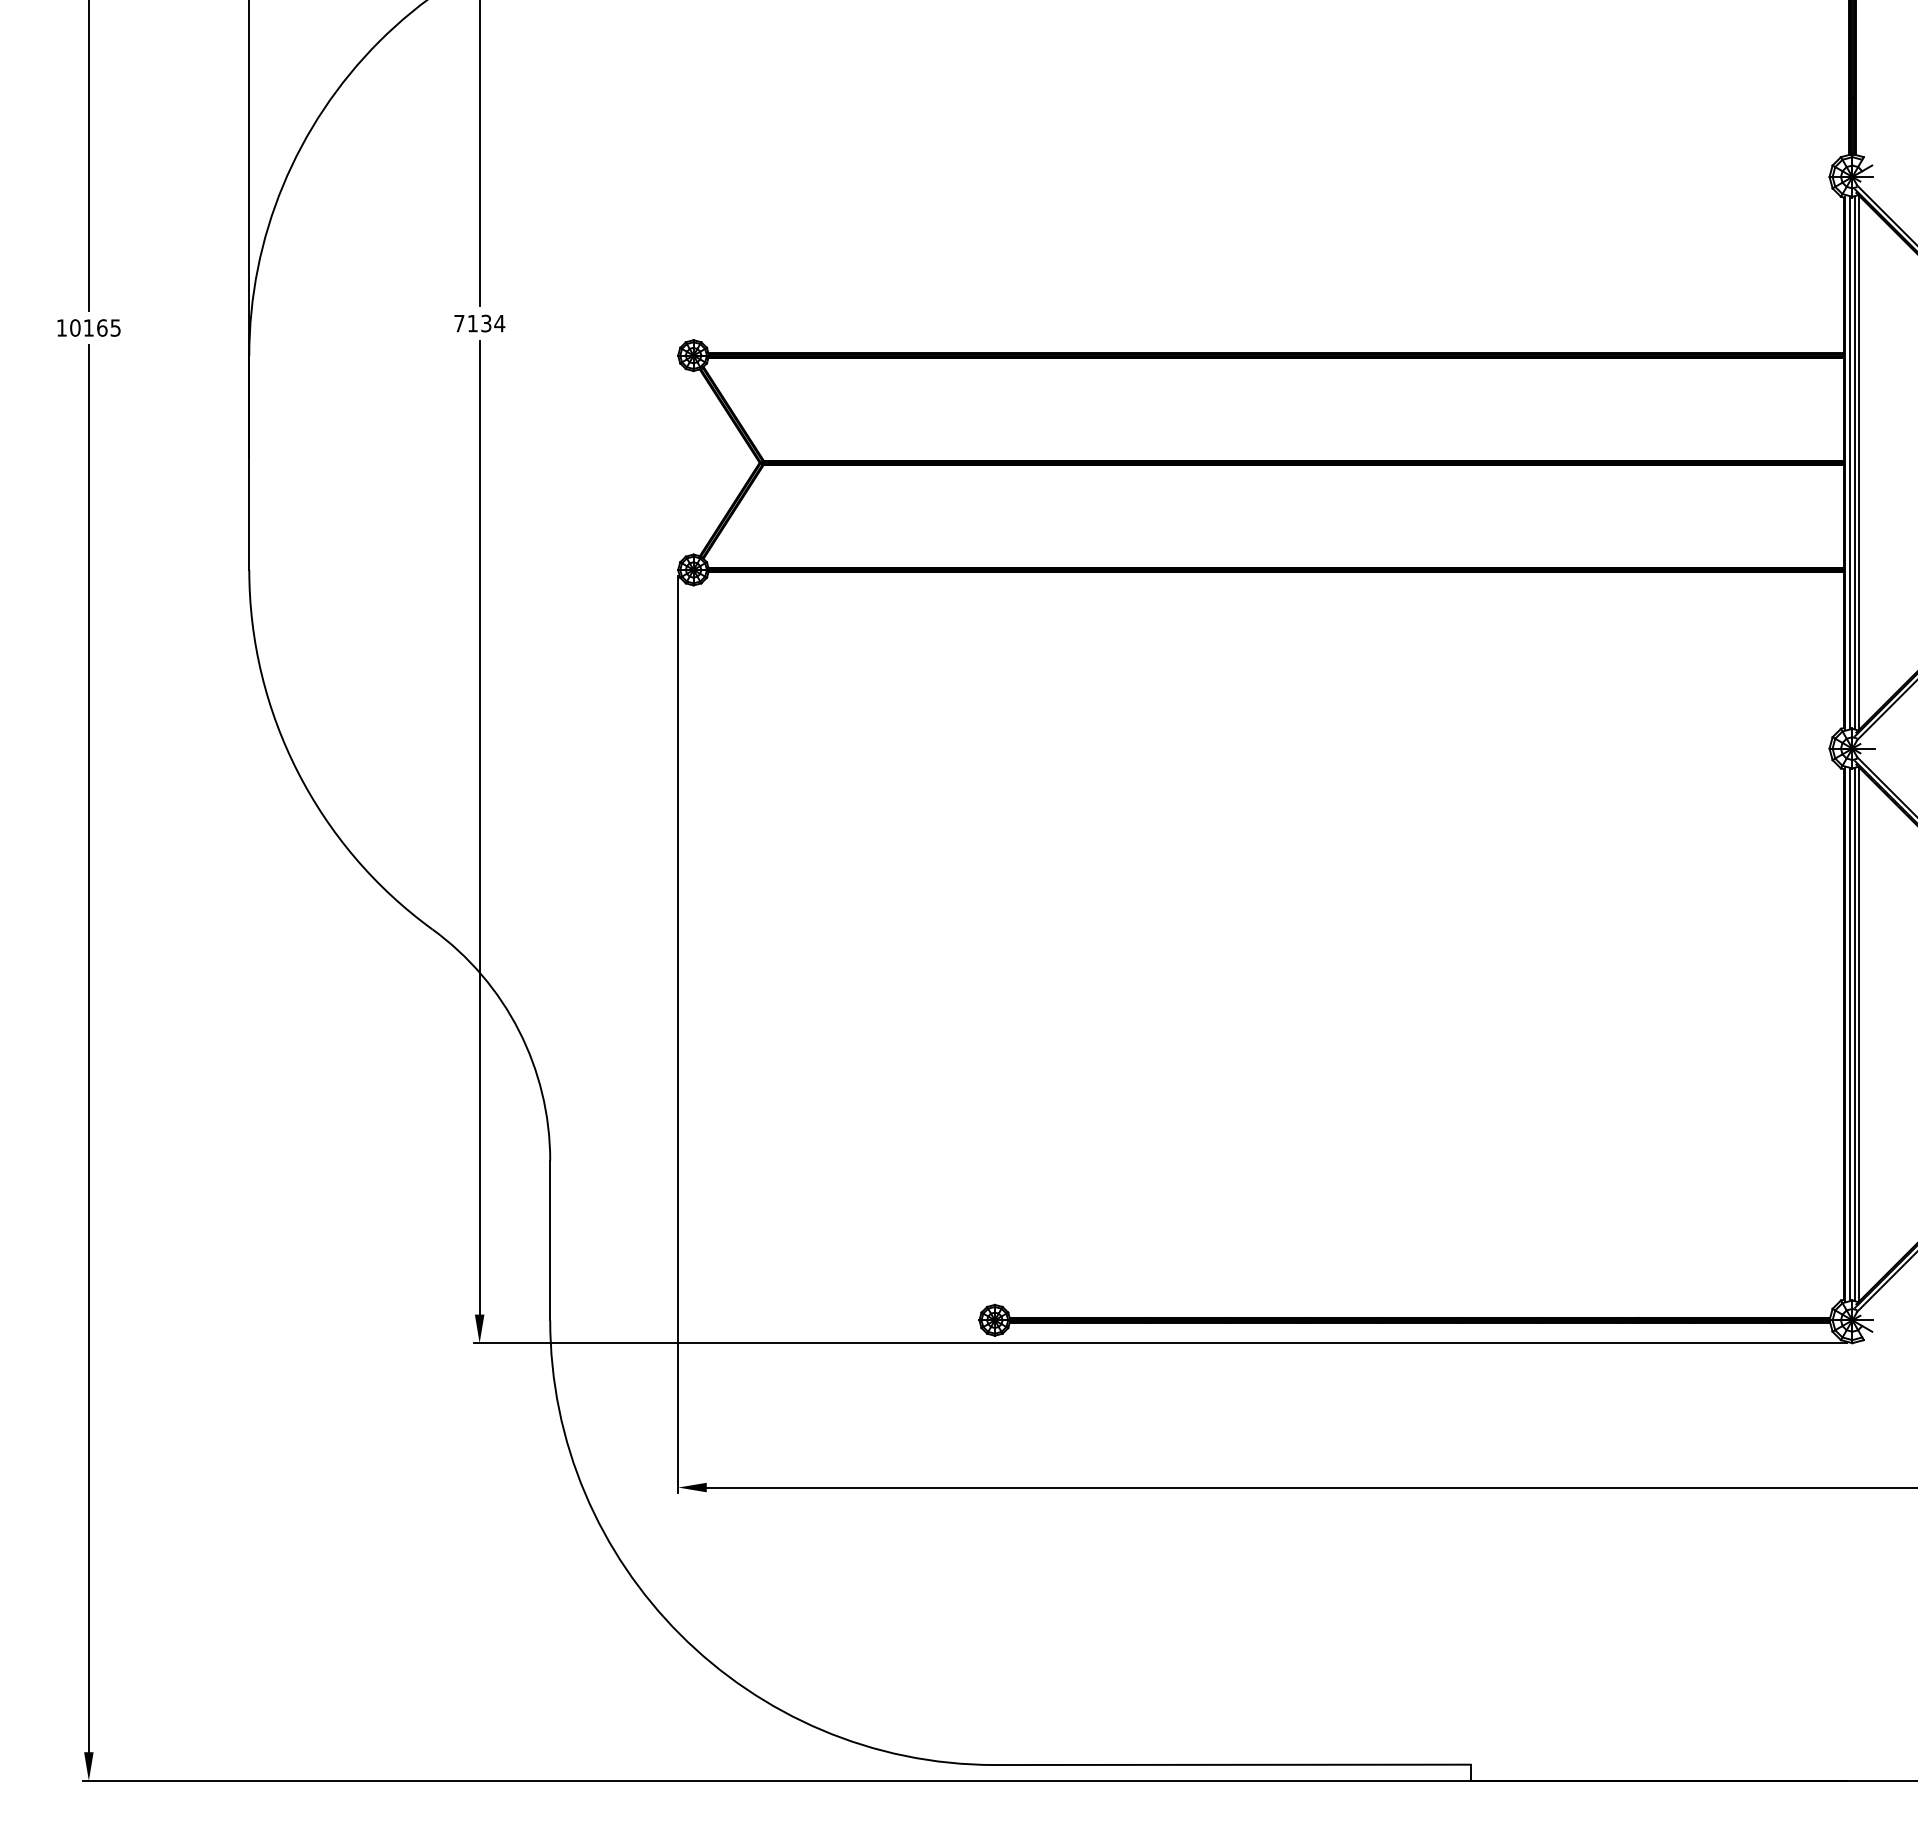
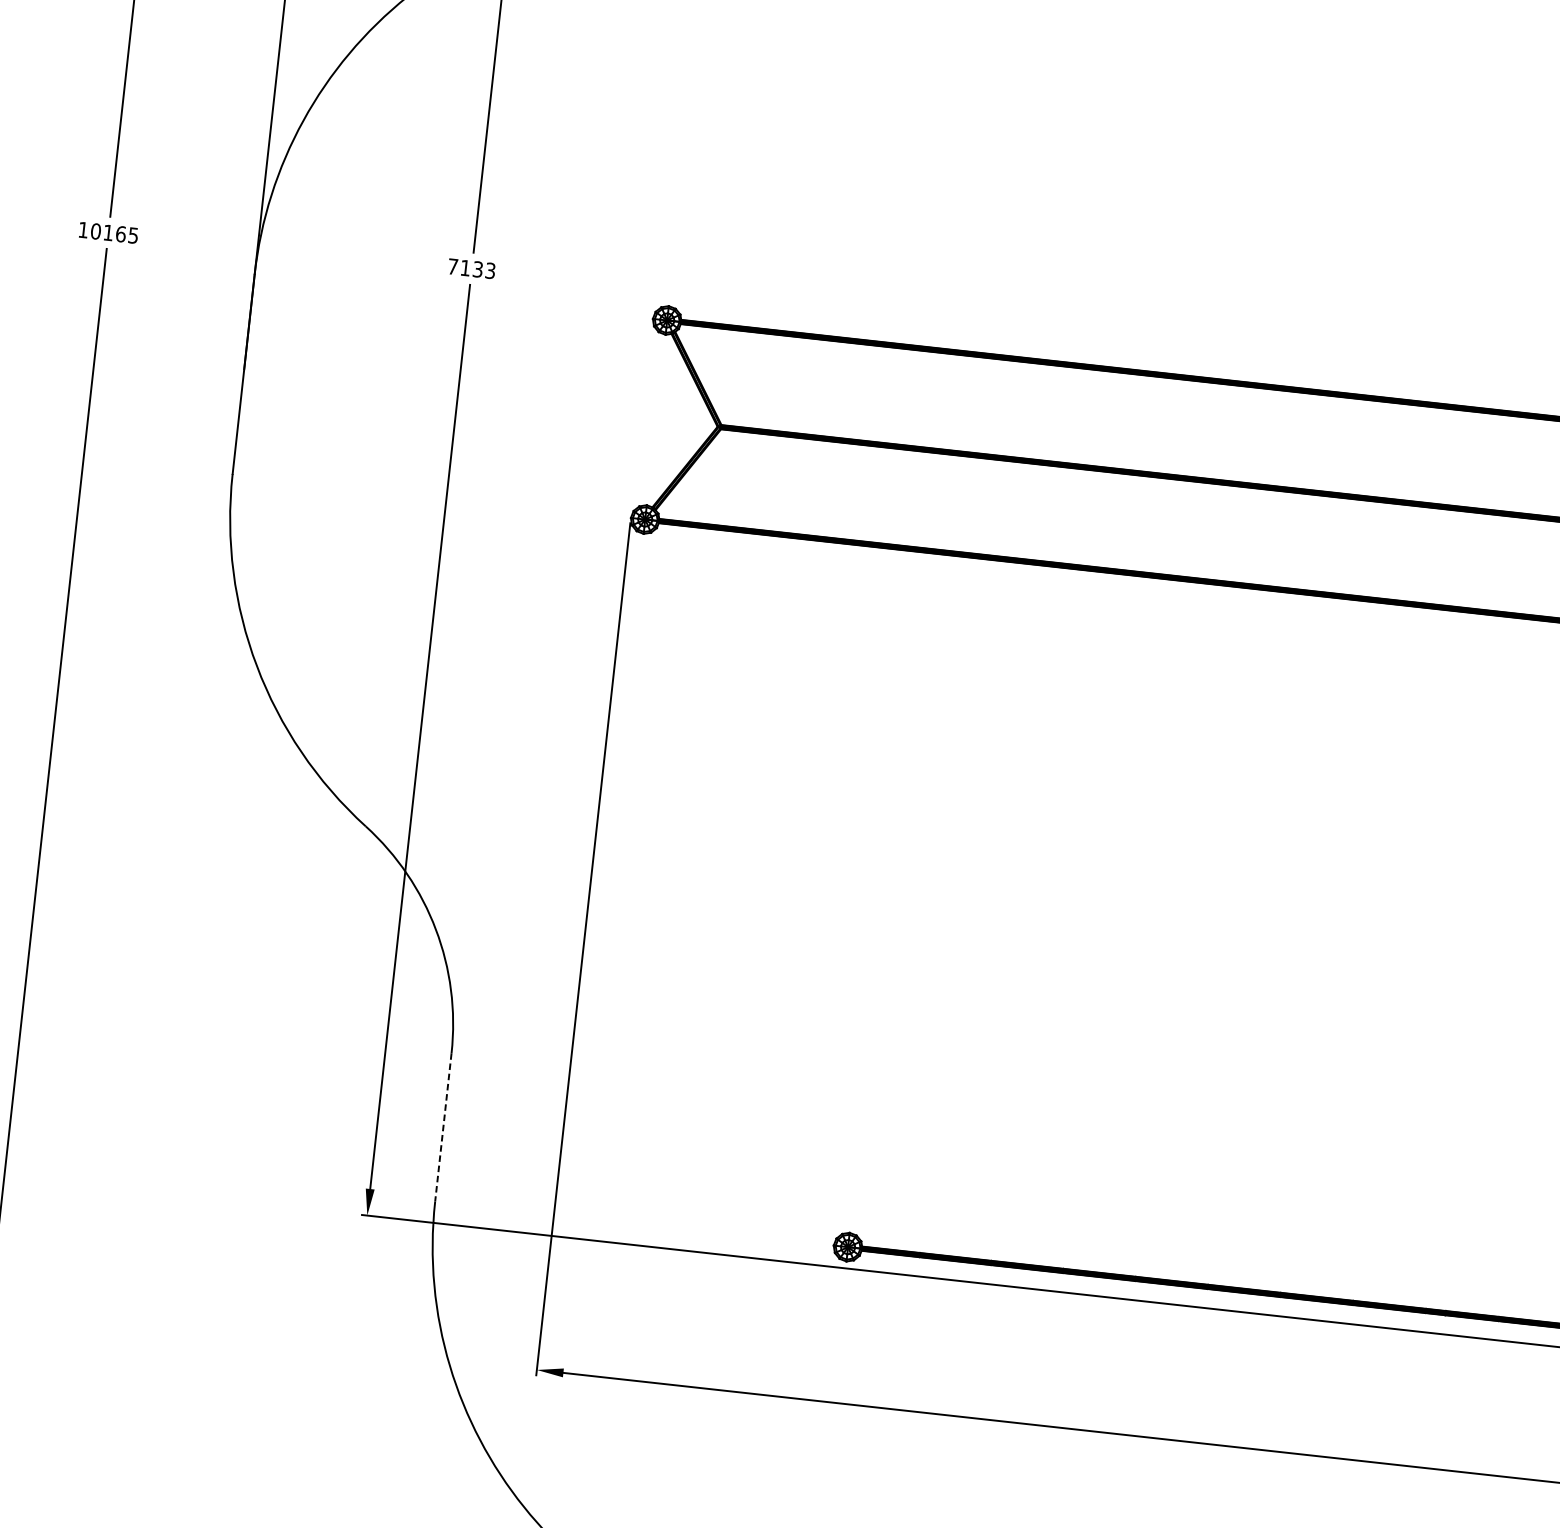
text: (499, 323) -> (490, 270), 7134 -> 7133
line: (550, 1240) -> (443, 1127), solid -> dashed

